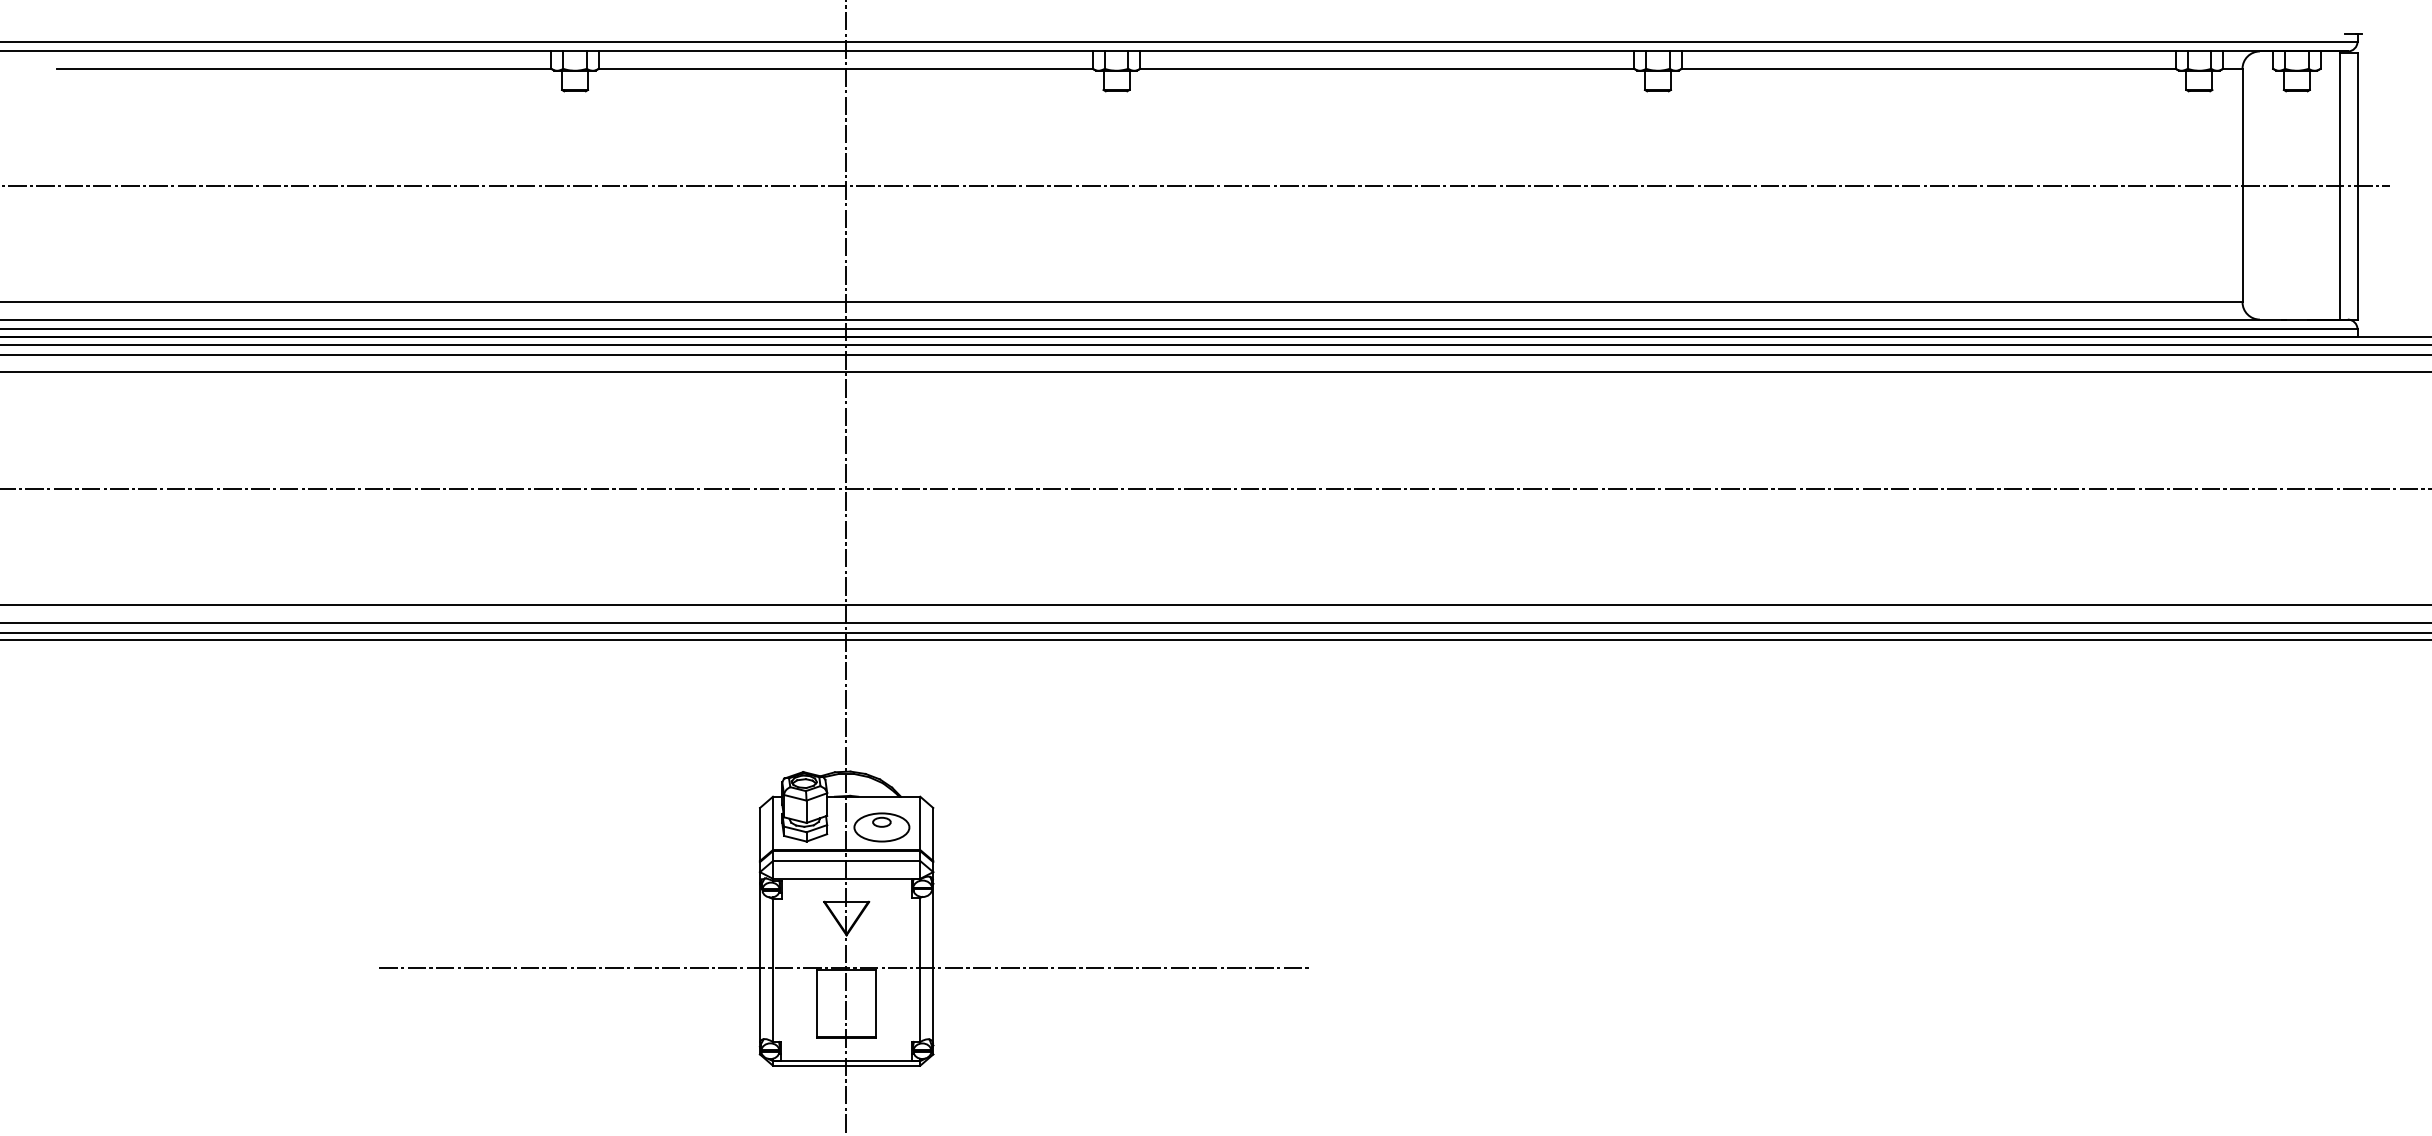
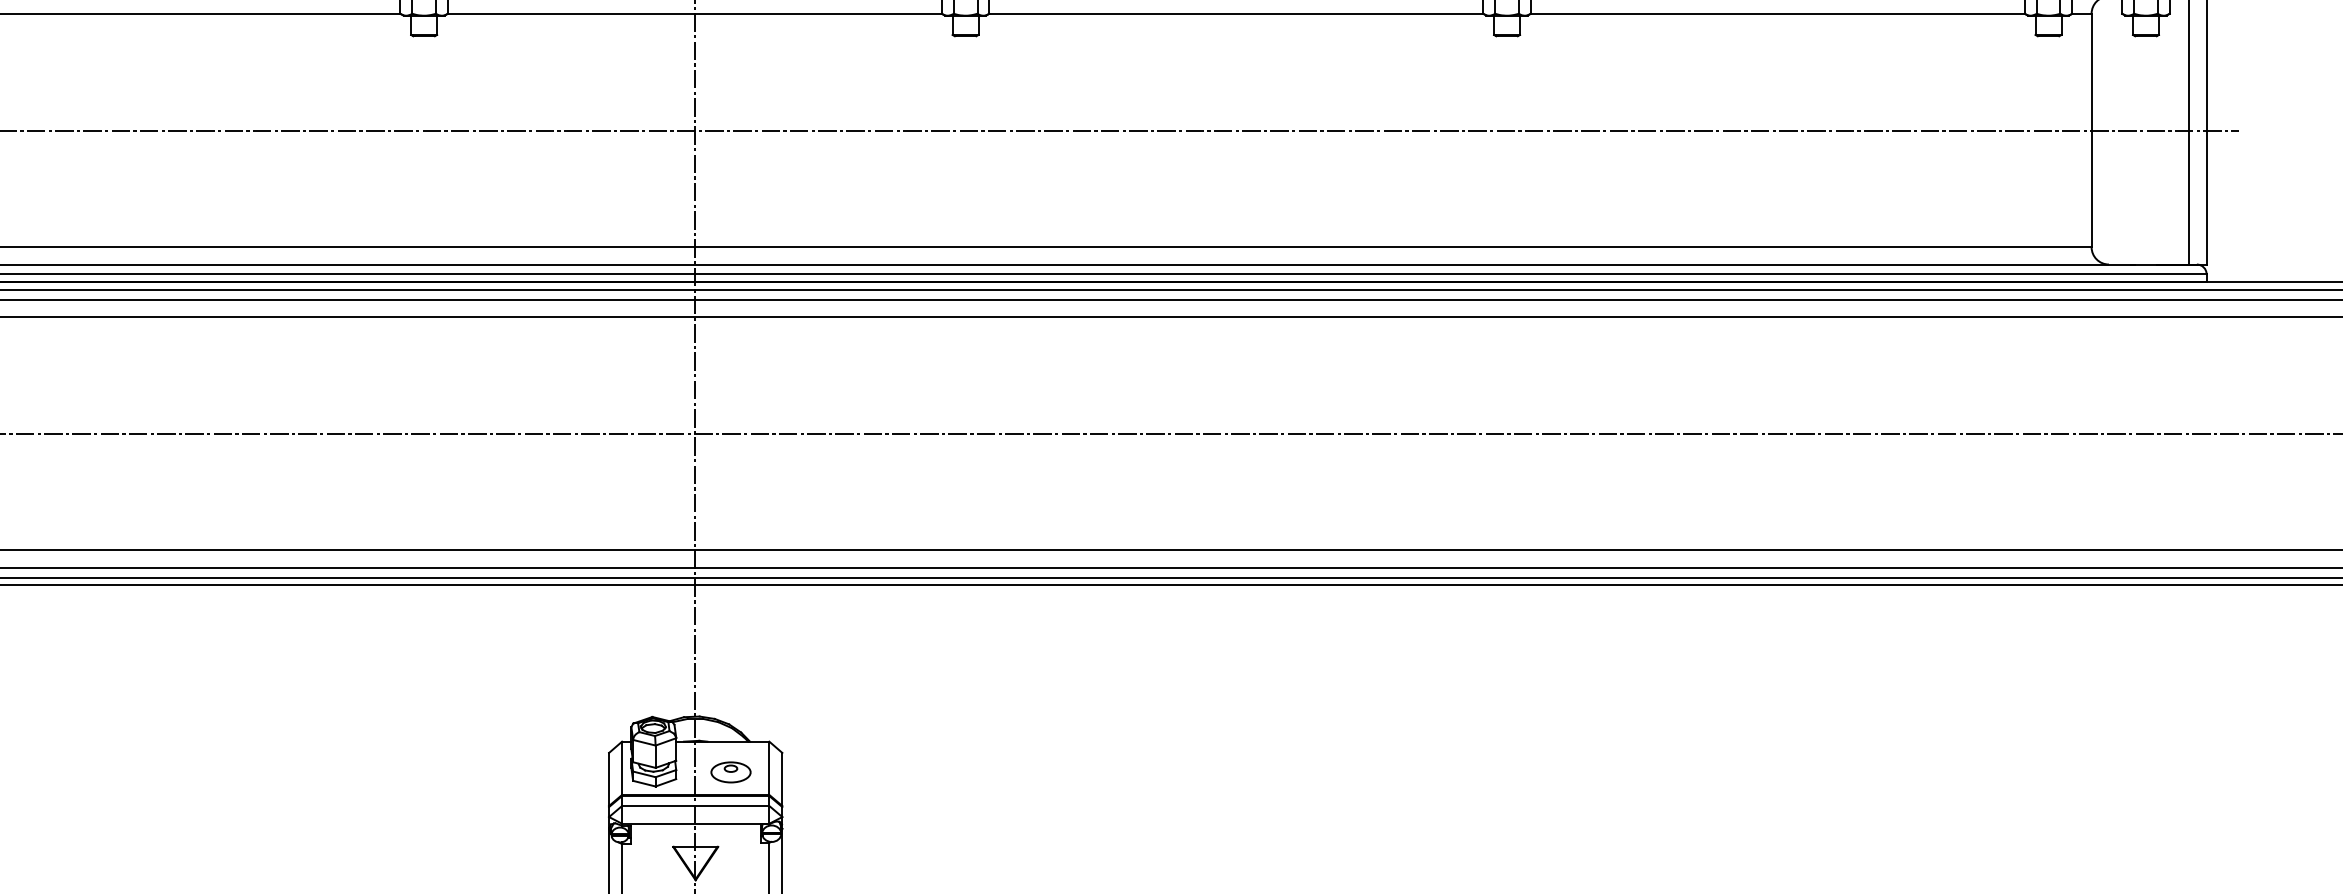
part: (881, 827) -> (730, 772), size x0.71

